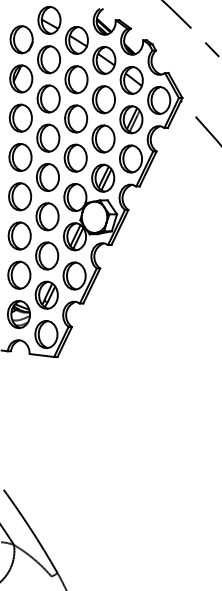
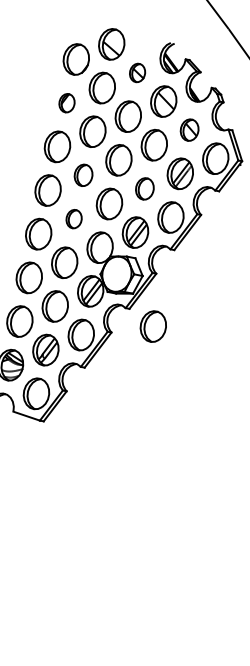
part: (76, 40) -> (137, 72), size x0.6
part: (21, 78) -> (67, 102), size x0.6
part: (131, 80) -> (189, 130), size x0.7
part: (48, 137) -> (83, 174), size x0.7
part: (103, 138) -> (144, 188), size x0.7
part: (47, 177) -> (73, 219), size x0.6
part: (135, 255) -> (153, 326), added

